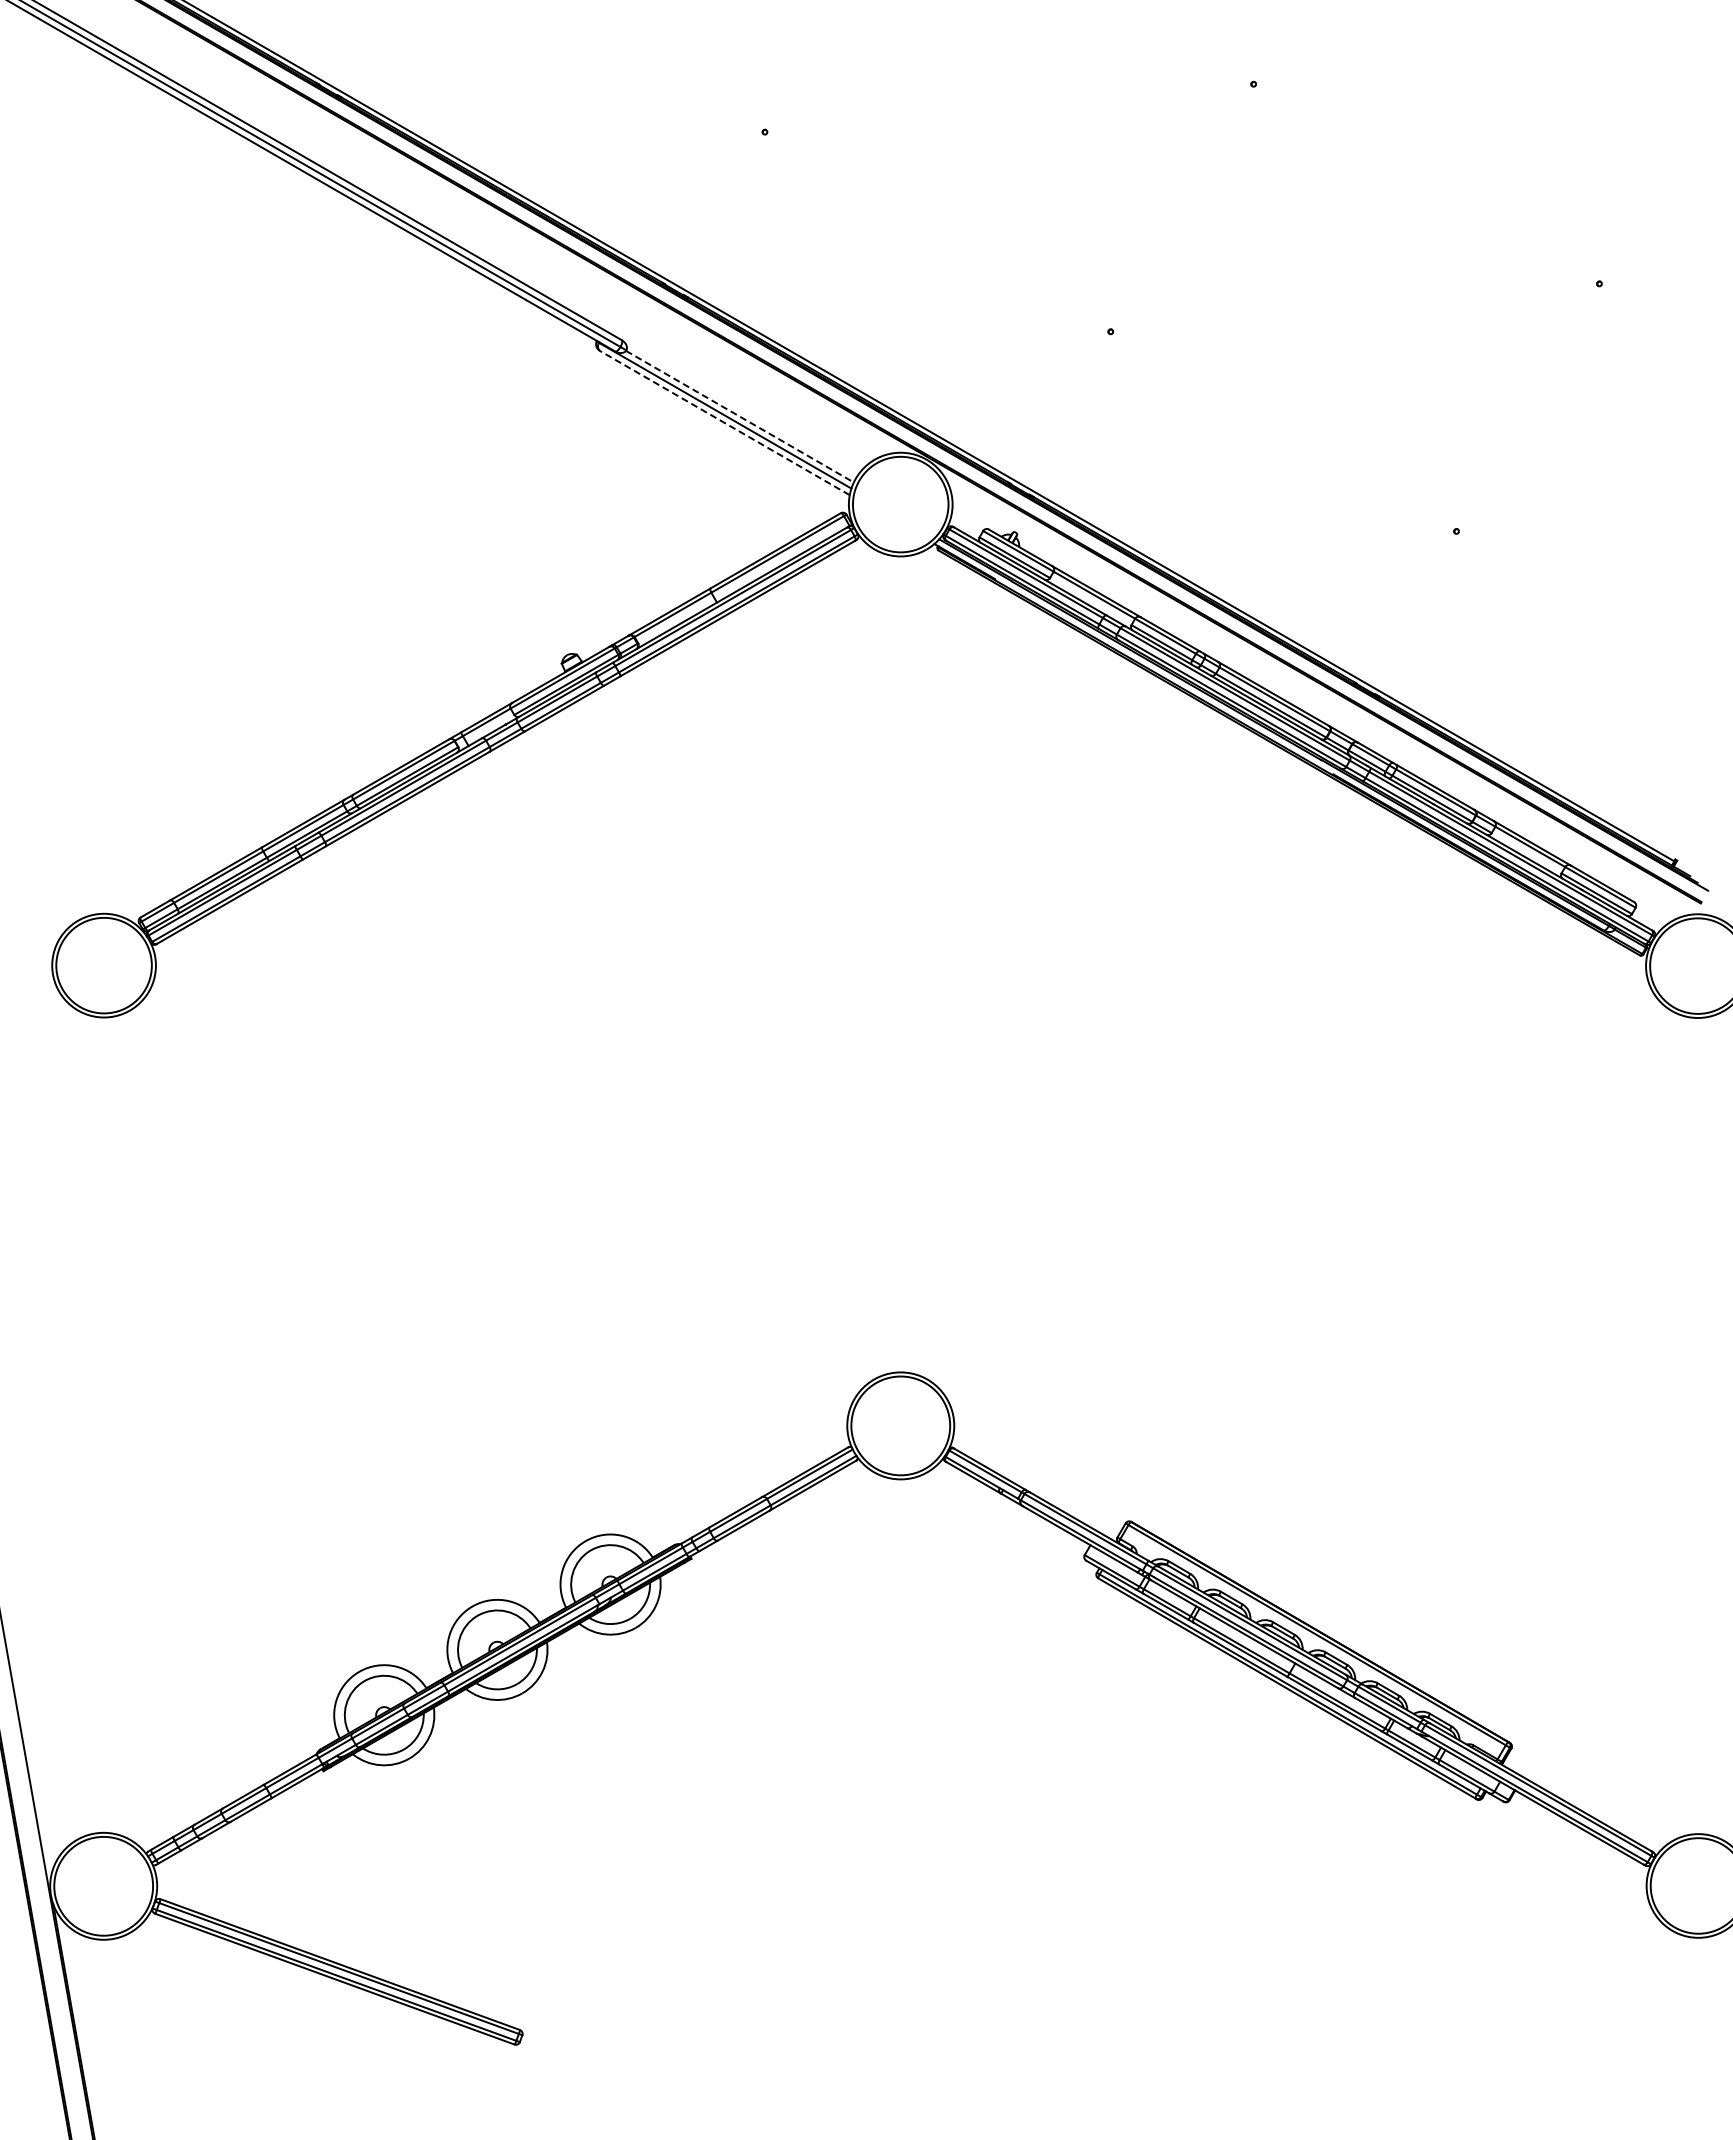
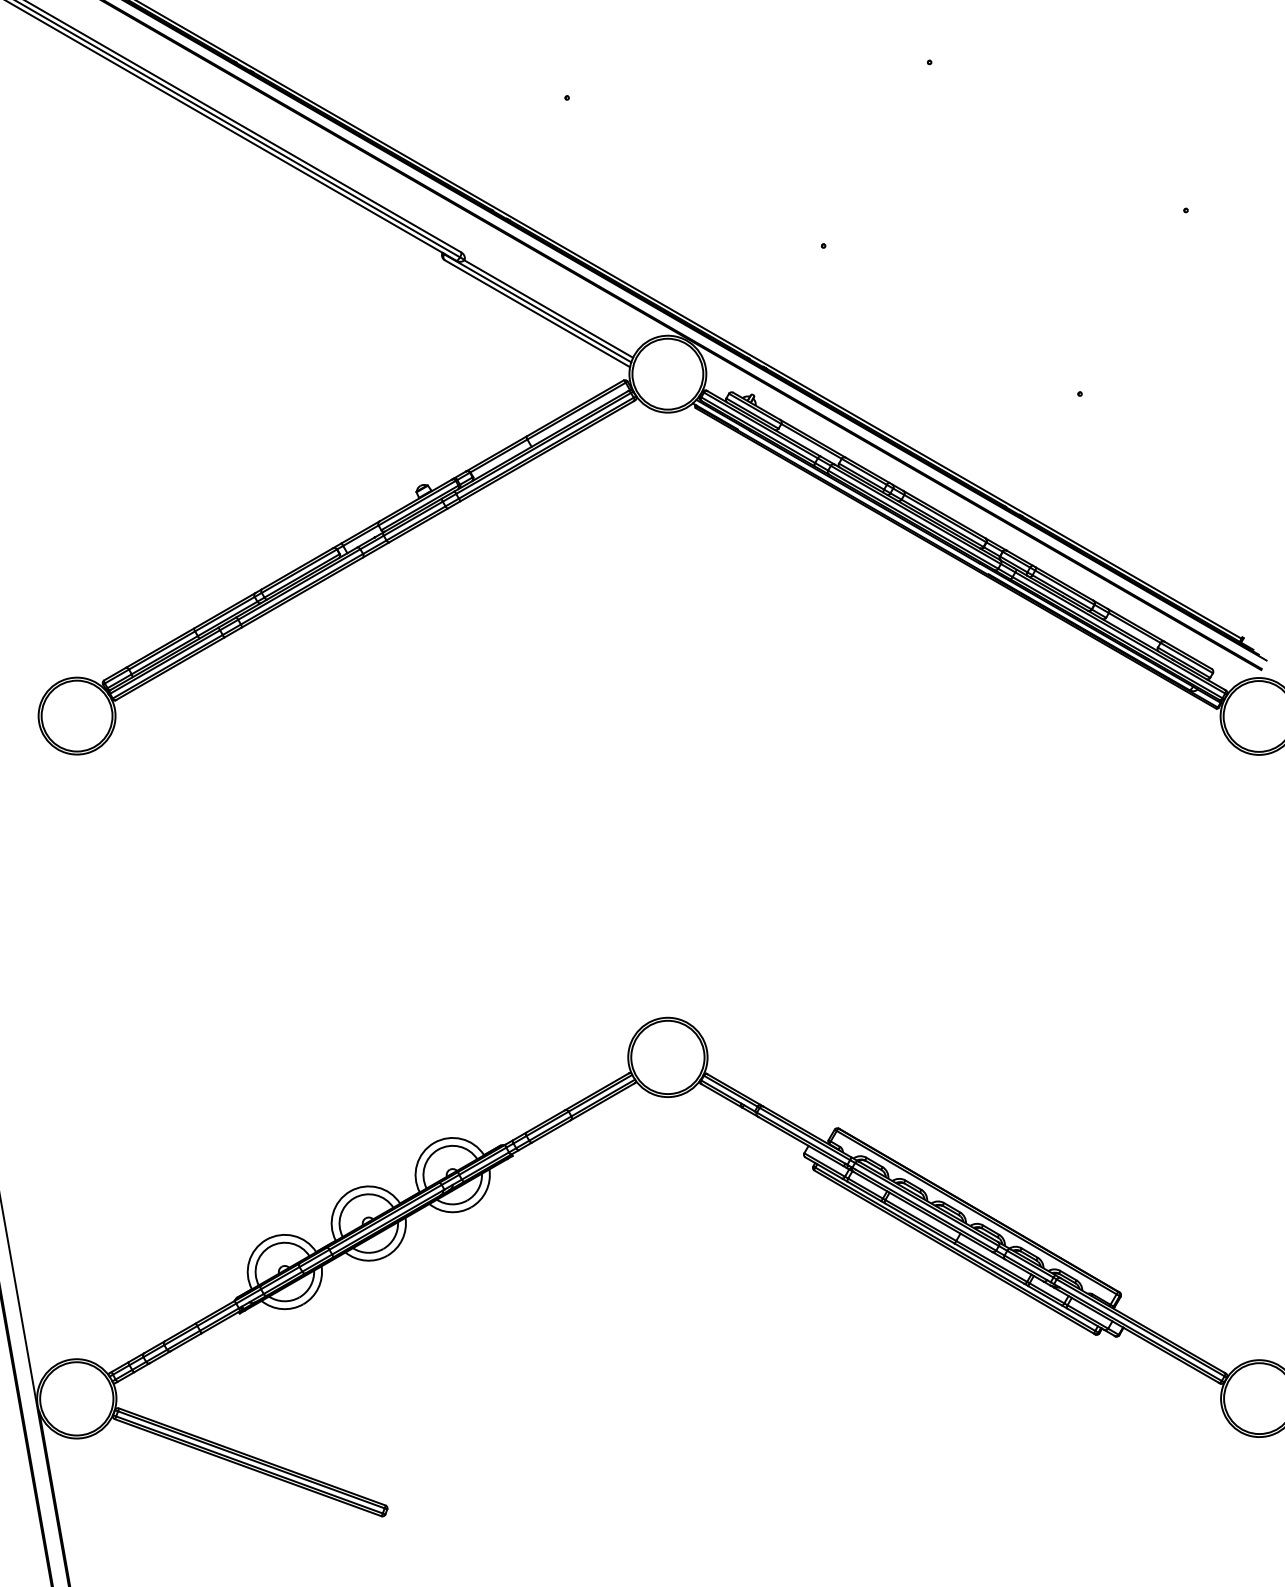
line: (739, 416) -> (548, 308), dashed -> solid
line: (724, 422) -> (537, 313), dashed -> solid

